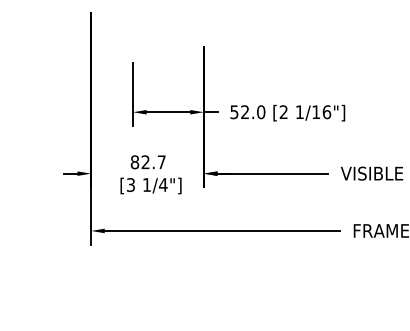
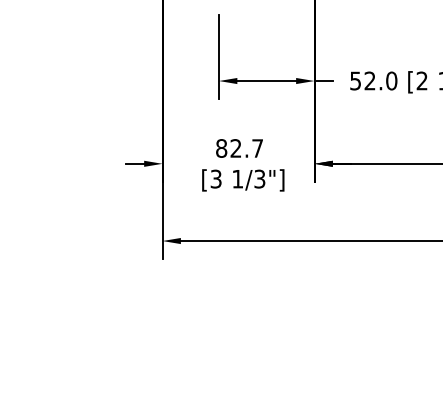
text: (162, 185) -> (258, 179), 1/4"] -> 1/3"]

